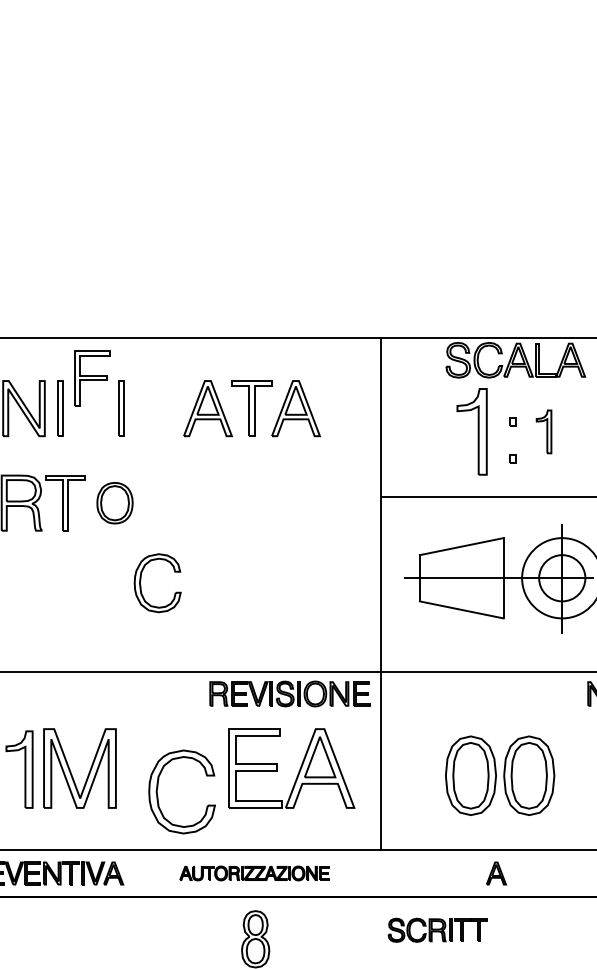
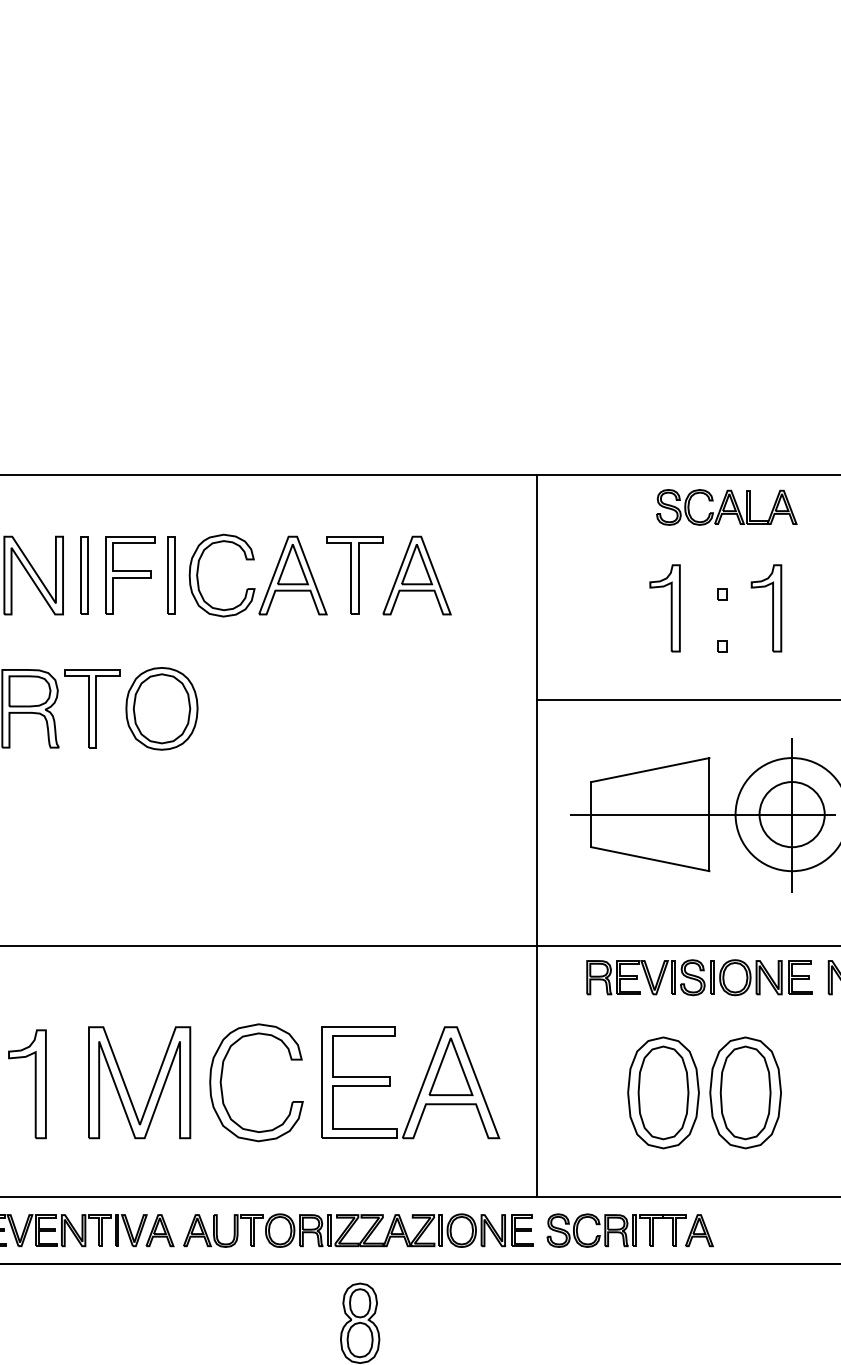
part: (515, 360) -> (726, 507), size x0.71
part: (92, 378) -> (130, 575), moved
part: (471, 431) -> (664, 608), size x0.71
part: (544, 431) -> (766, 608), size x1.43
part: (114, 502) -> (161, 708), size x1.43
part: (140, 582) -> (198, 574), moved
part: (289, 693) -> (699, 977), moved
part: (70, 770) -> (126, 1085), moved
part: (157, 788) -> (222, 1078), moved
part: (254, 873) -> (358, 1230), size x1.67
part: (437, 930) -> (616, 1230), moved

